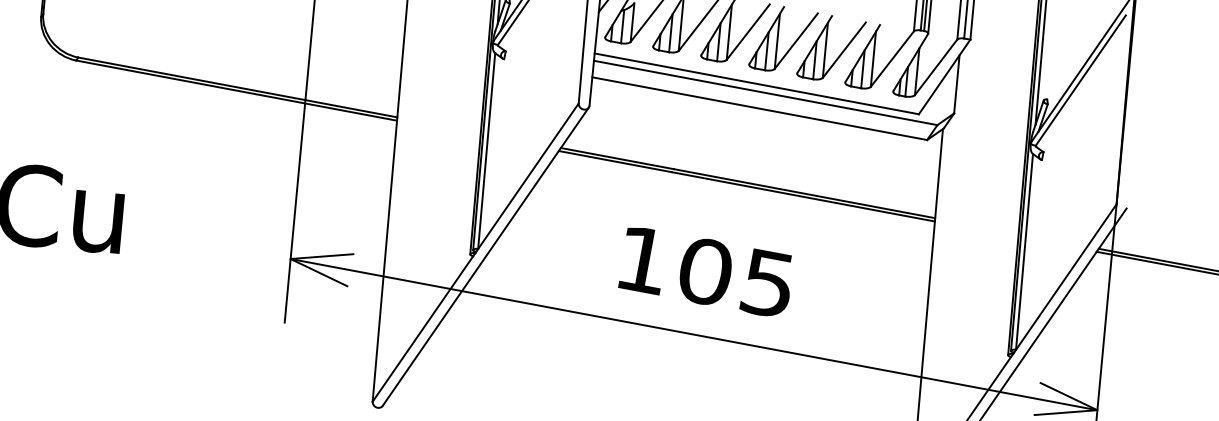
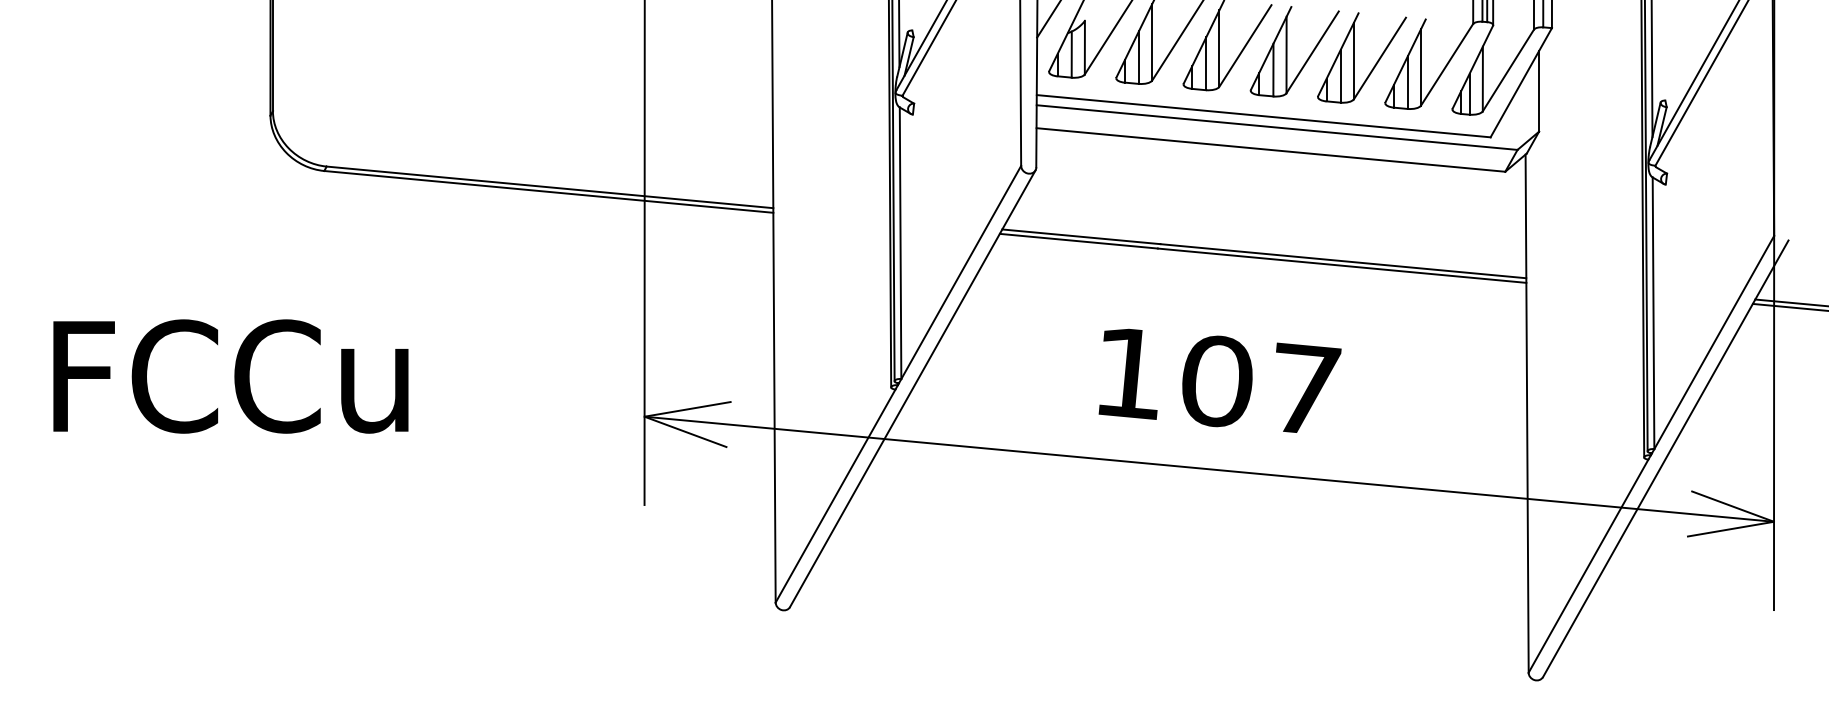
text: (768, 282) -> (1304, 388), 105 -> 107

